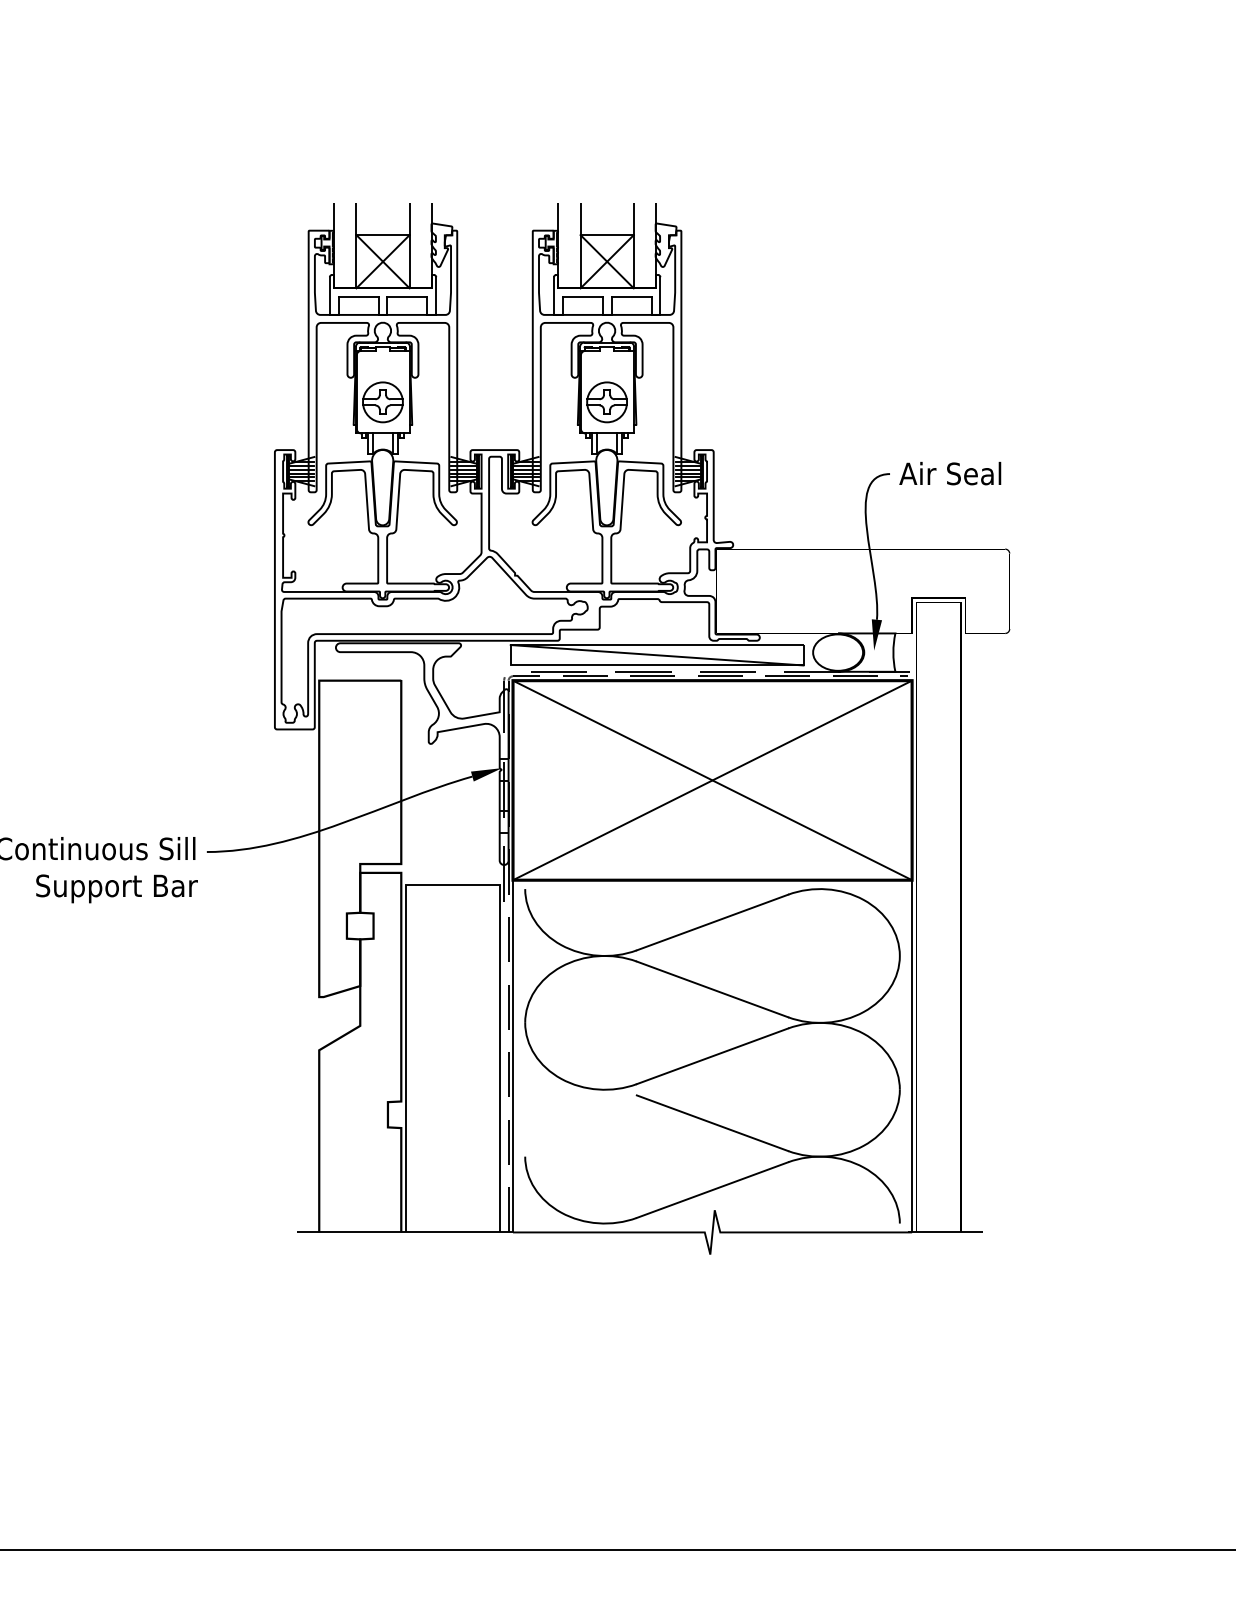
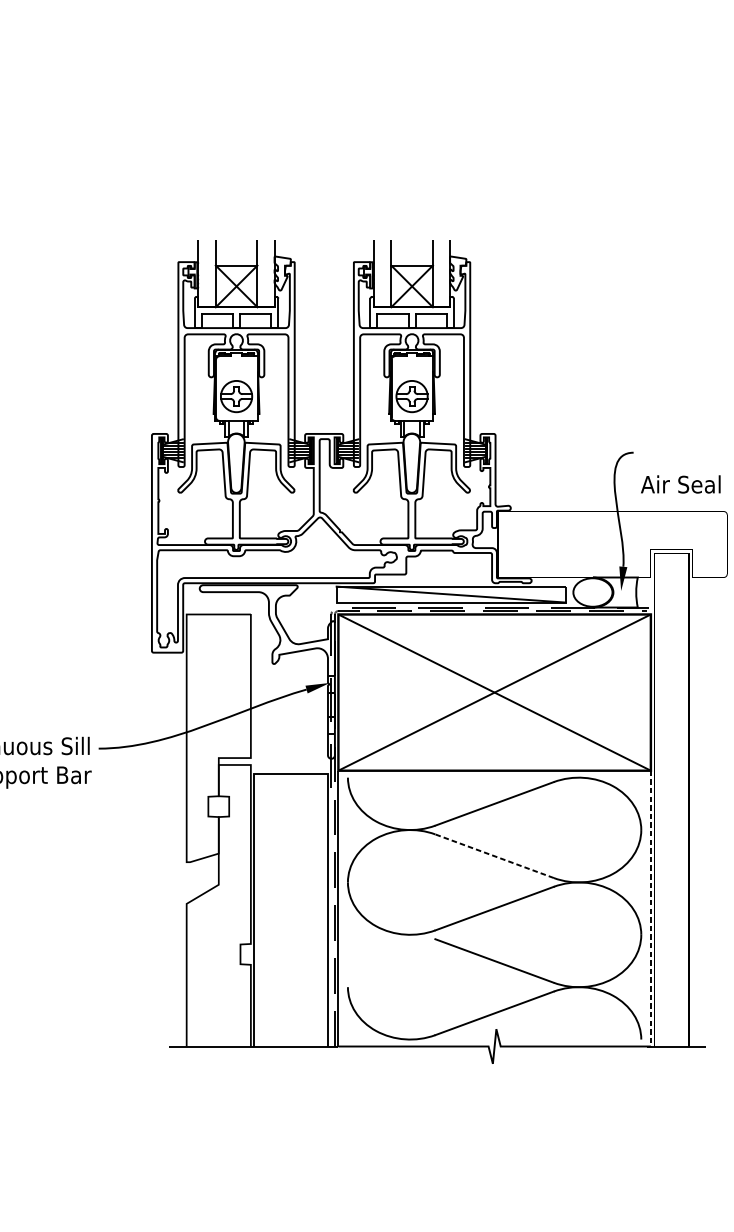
text: (950, 473) -> (680, 484), moved
line: (712, 989) -> (494, 856), solid -> dashed
line: (912, 1056) -> (651, 908), solid -> dashed

